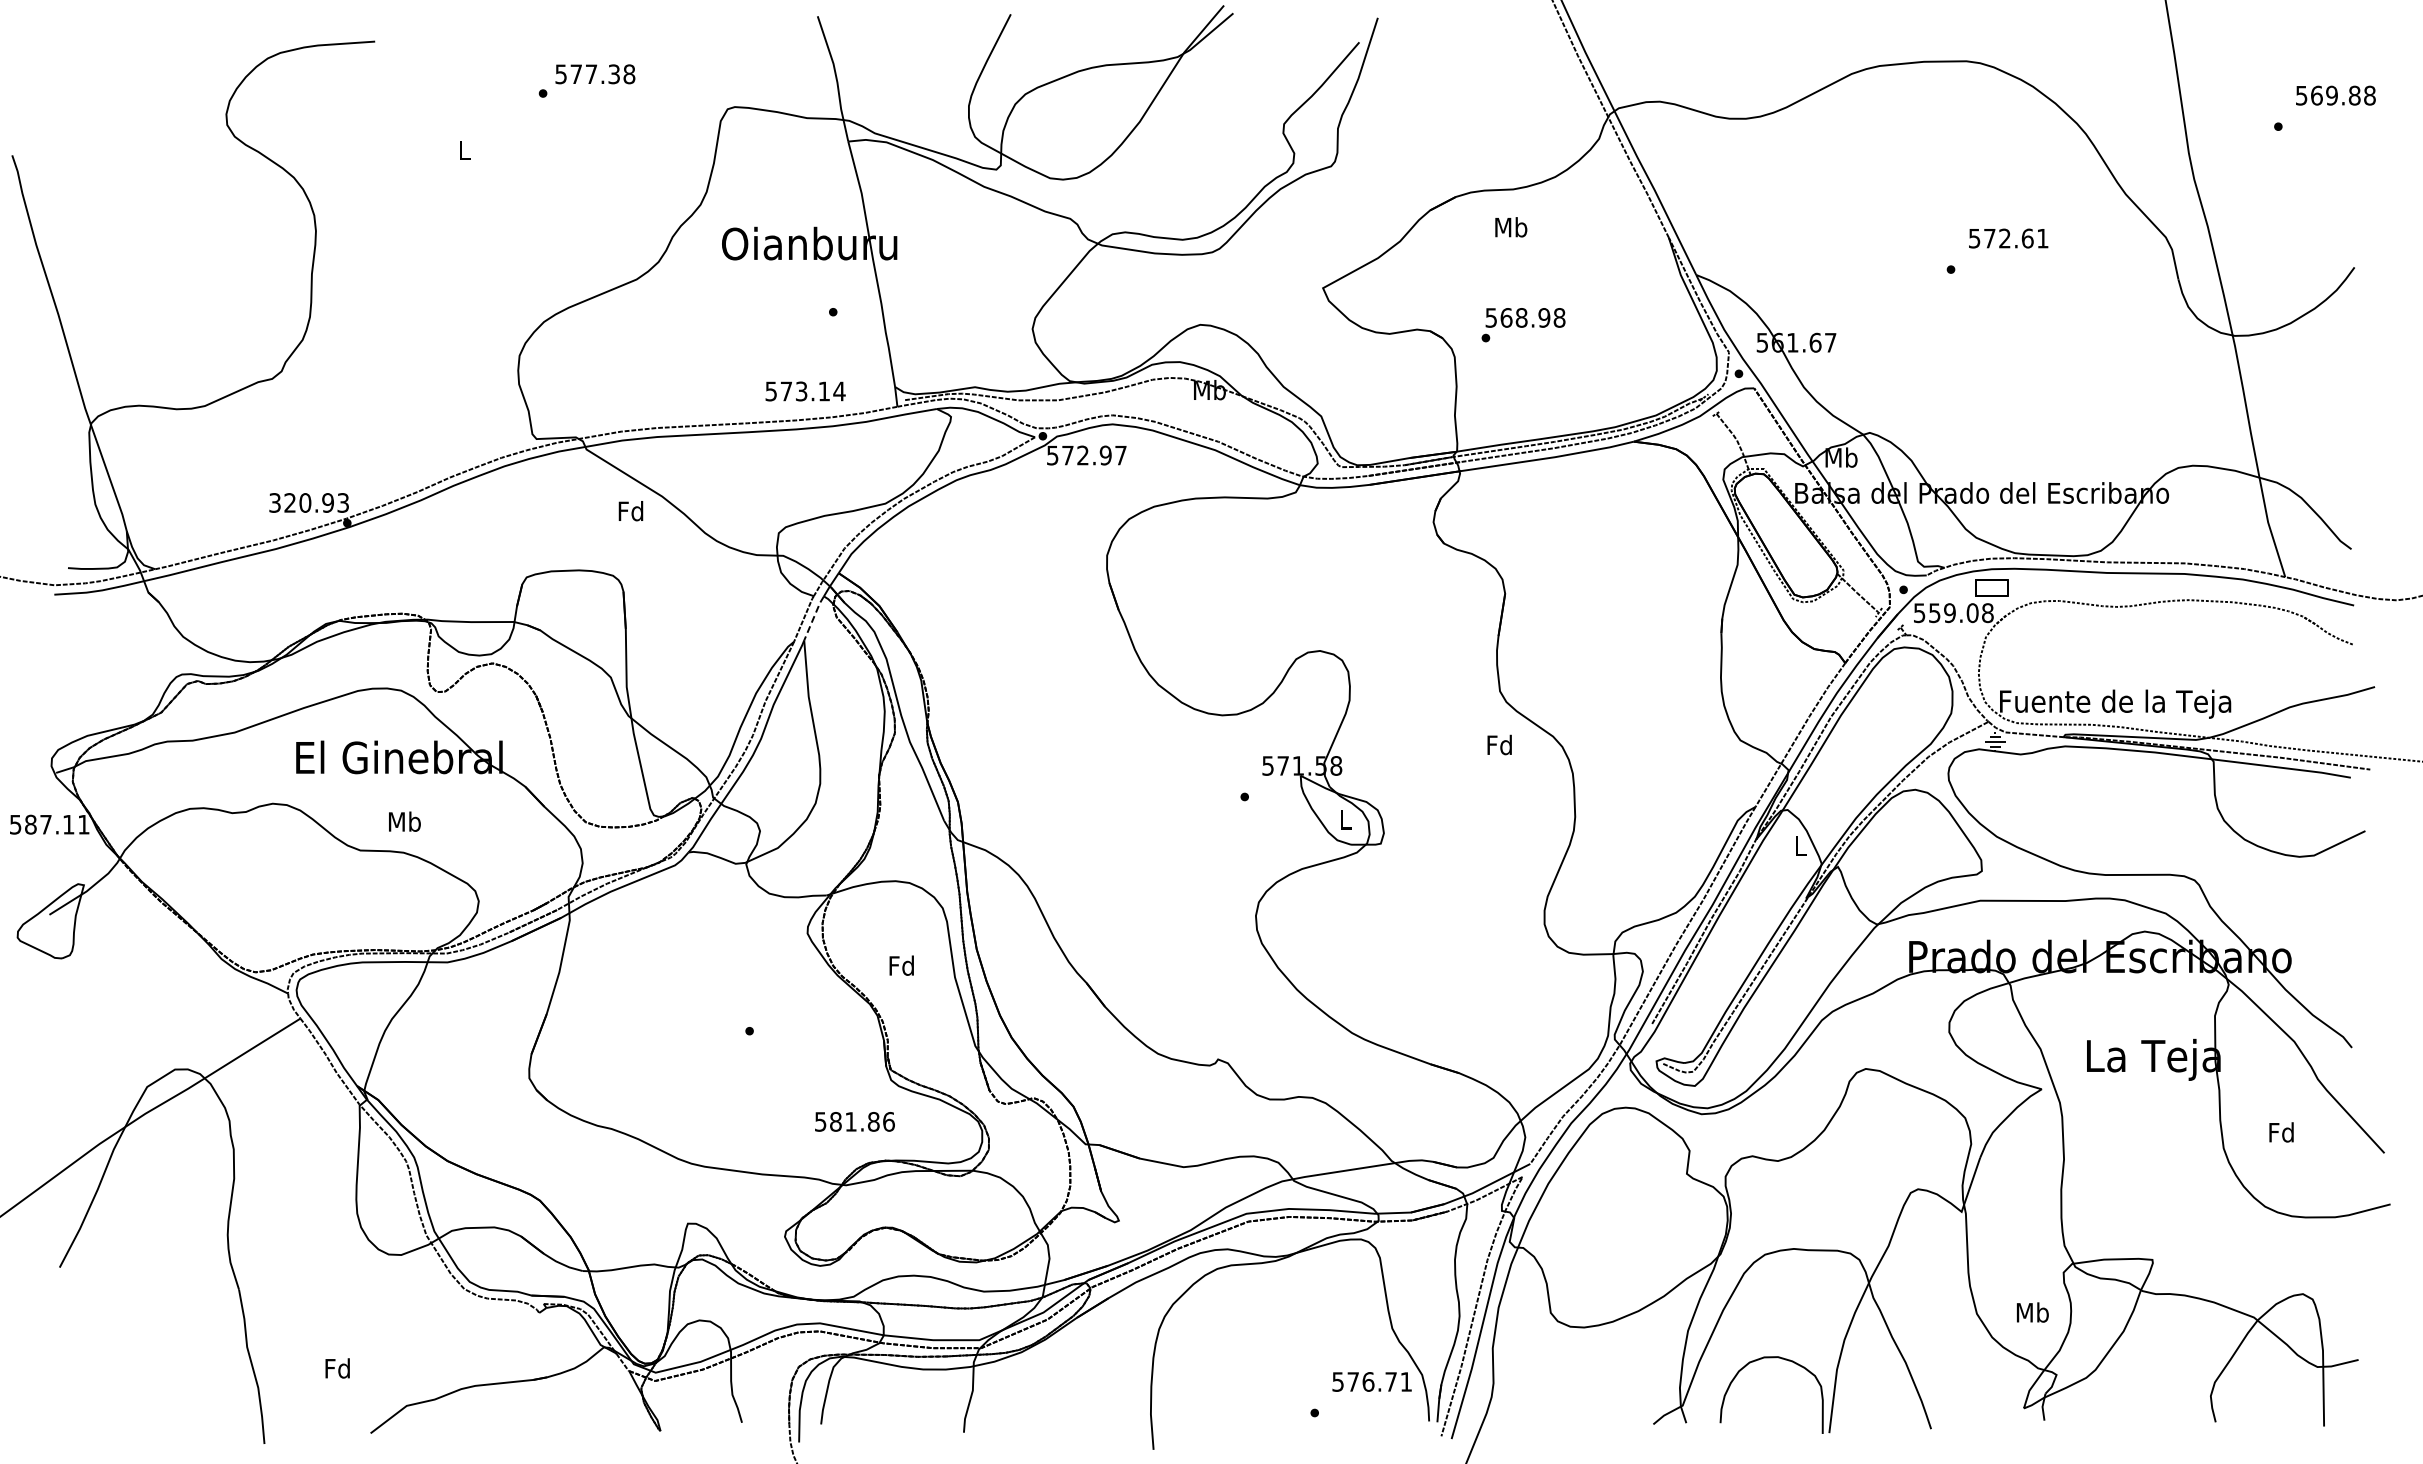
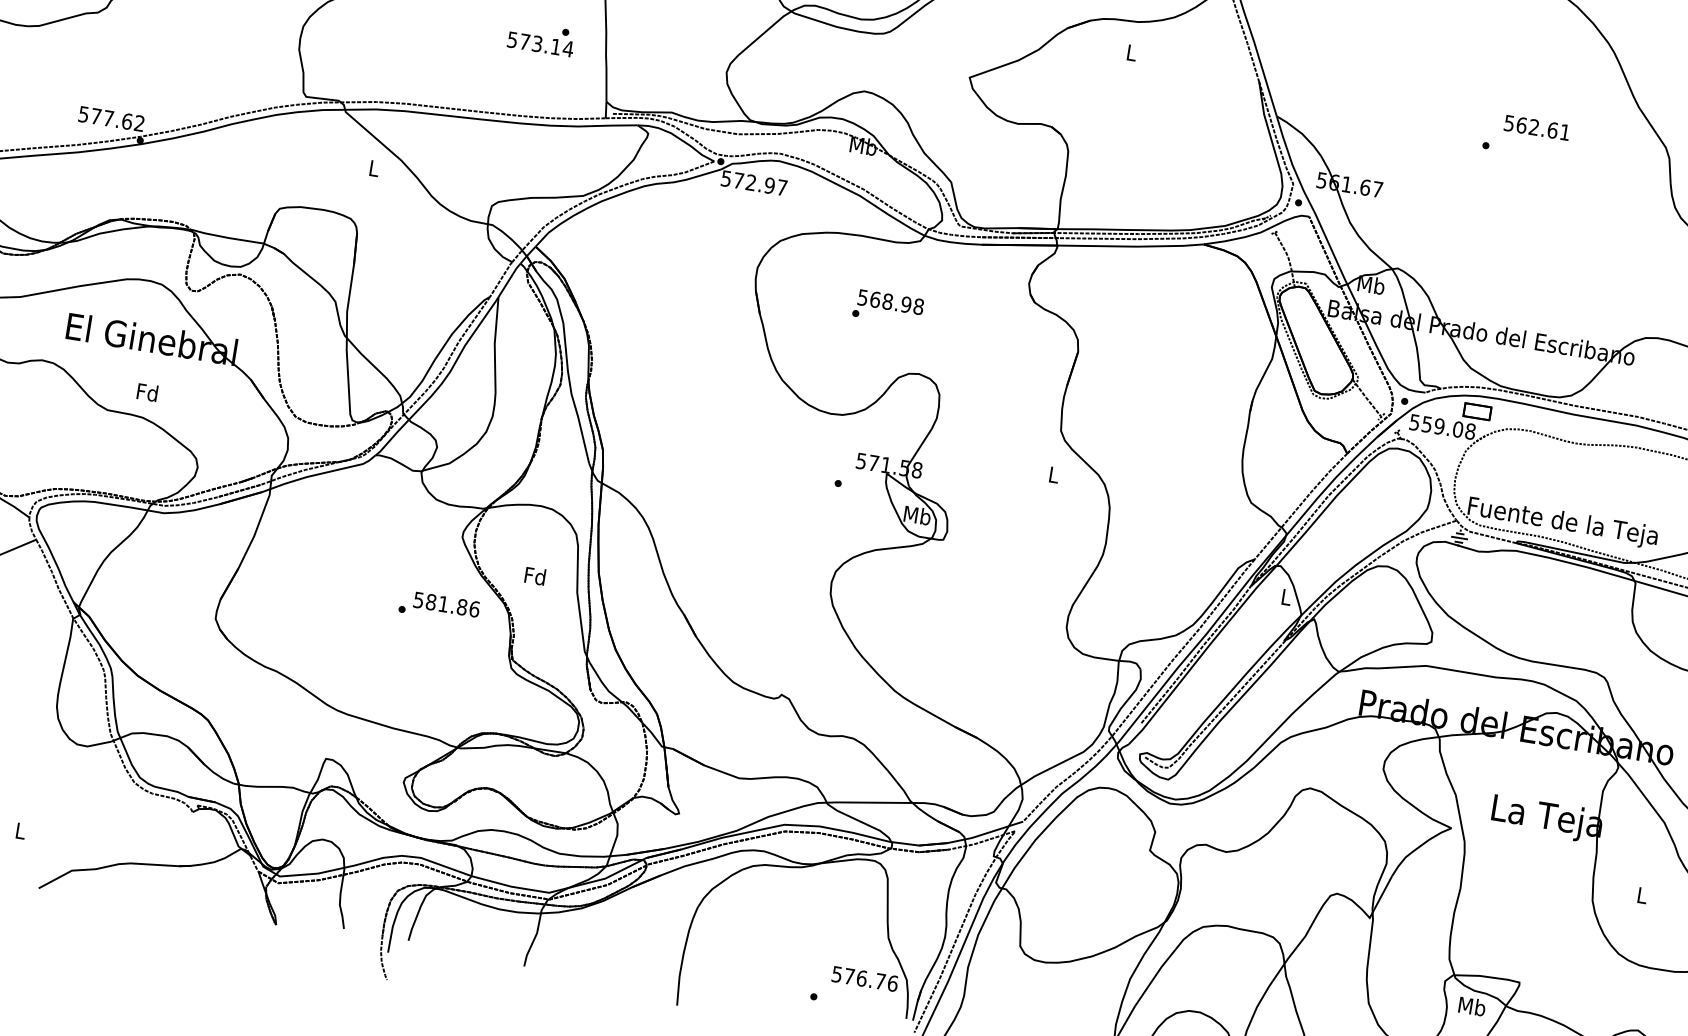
text: (1511, 227) -> (1131, 52), Mb -> L
text: (1989, 238) -> (1521, 125), 572.61 -> 562.61
text: (1523, 325) -> (888, 308), moved
text: (805, 391) -> (540, 44), moved
text: (308, 502) -> (111, 118), 320.93 -> 577.62
text: (630, 511) -> (373, 168), Fd -> L
line: (813, 617) -> (509, 279), dashed -> solid
text: (1499, 744) -> (1053, 474), Fd -> L
text: (1345, 819) -> (917, 515), L -> Mb
text: (404, 821) -> (147, 392), Mb -> Fd
text: (854, 1121) -> (446, 604), moved
text: (2281, 1132) -> (1641, 895), Fd -> L
text: (2032, 1312) -> (1472, 1006), moved
text: (337, 1368) -> (20, 830), Fd -> L
text: (1406, 1381) -> (893, 983), 576.71 -> 576.76

